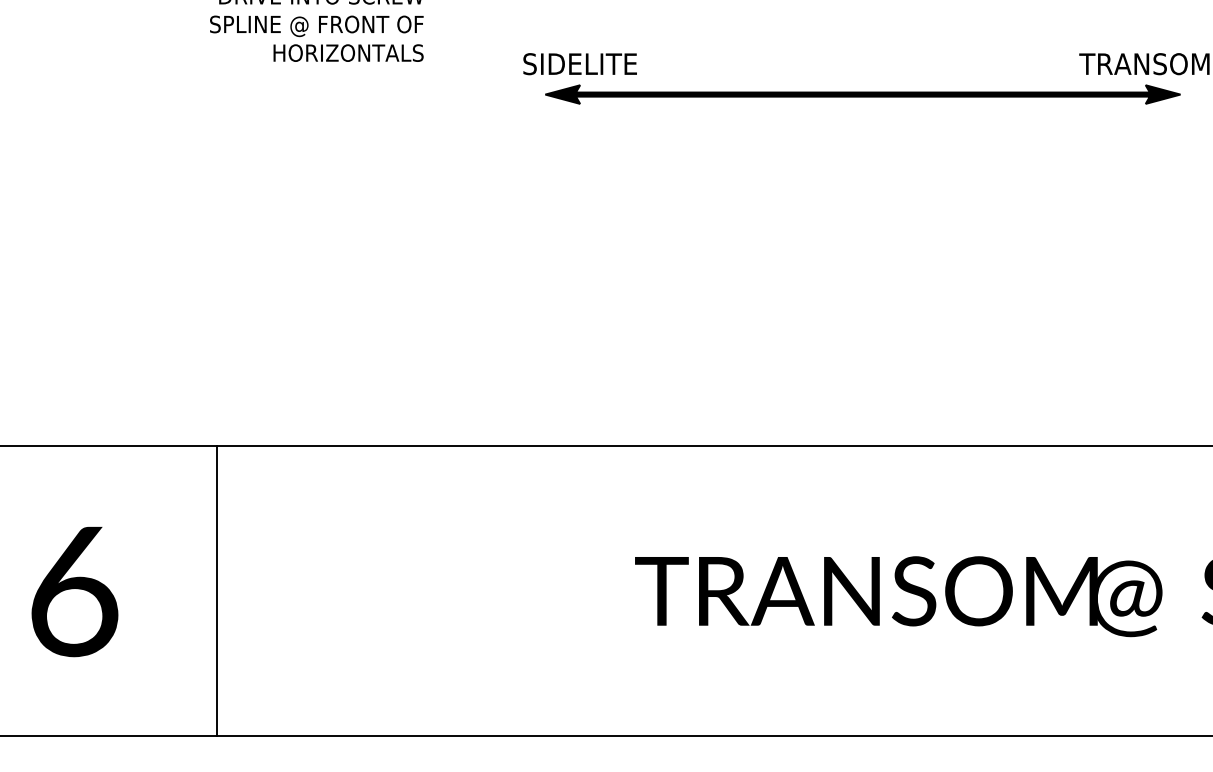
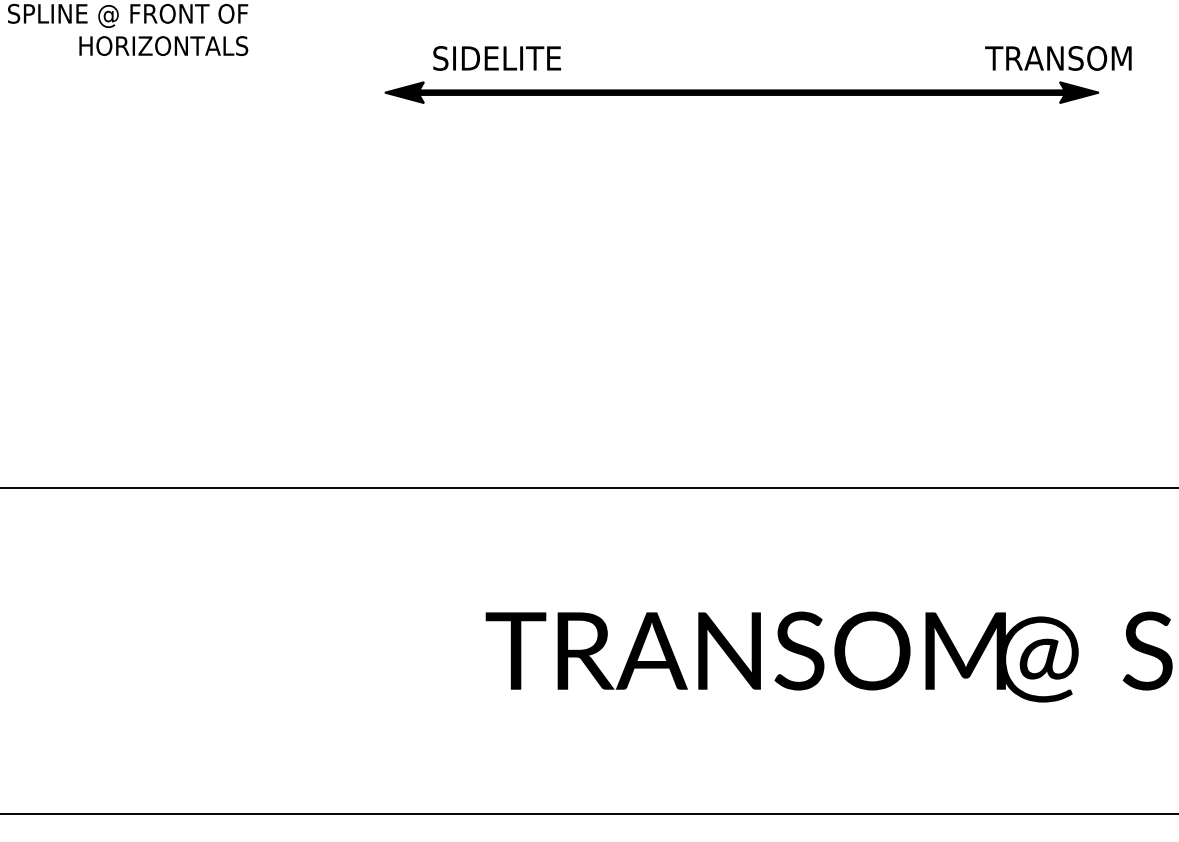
text: (579, 64) -> (496, 58), moved
line: (217, 591) -> (16, 651), removed

